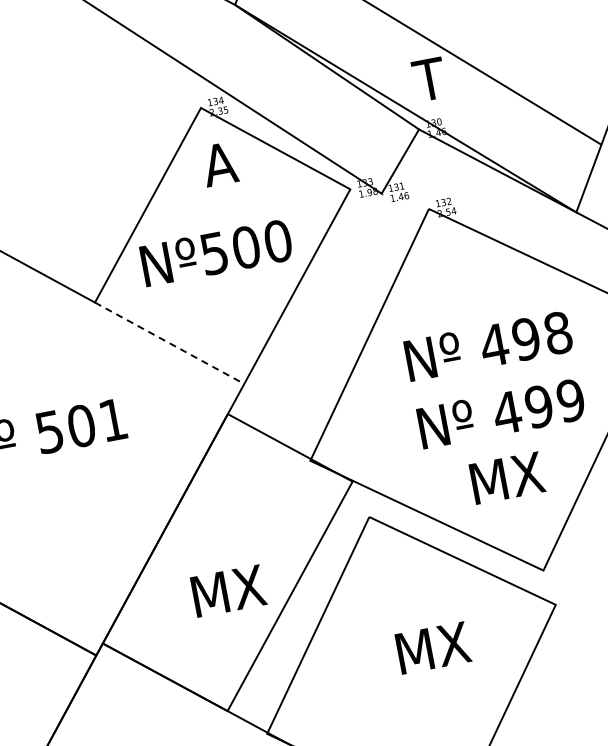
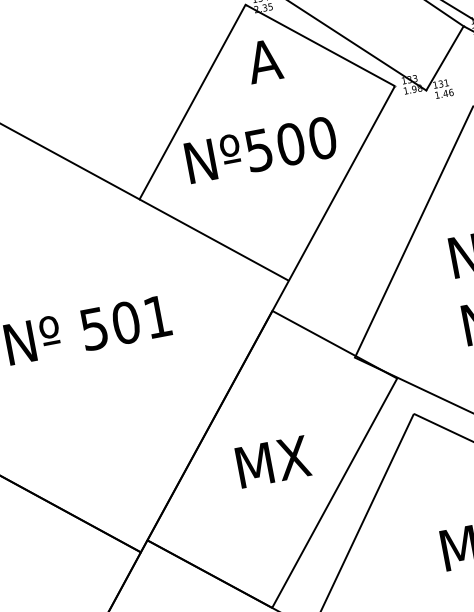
line: (170, 343) -> (215, 240), dashed -> solid
text: (228, 590) -> (273, 461), moved

